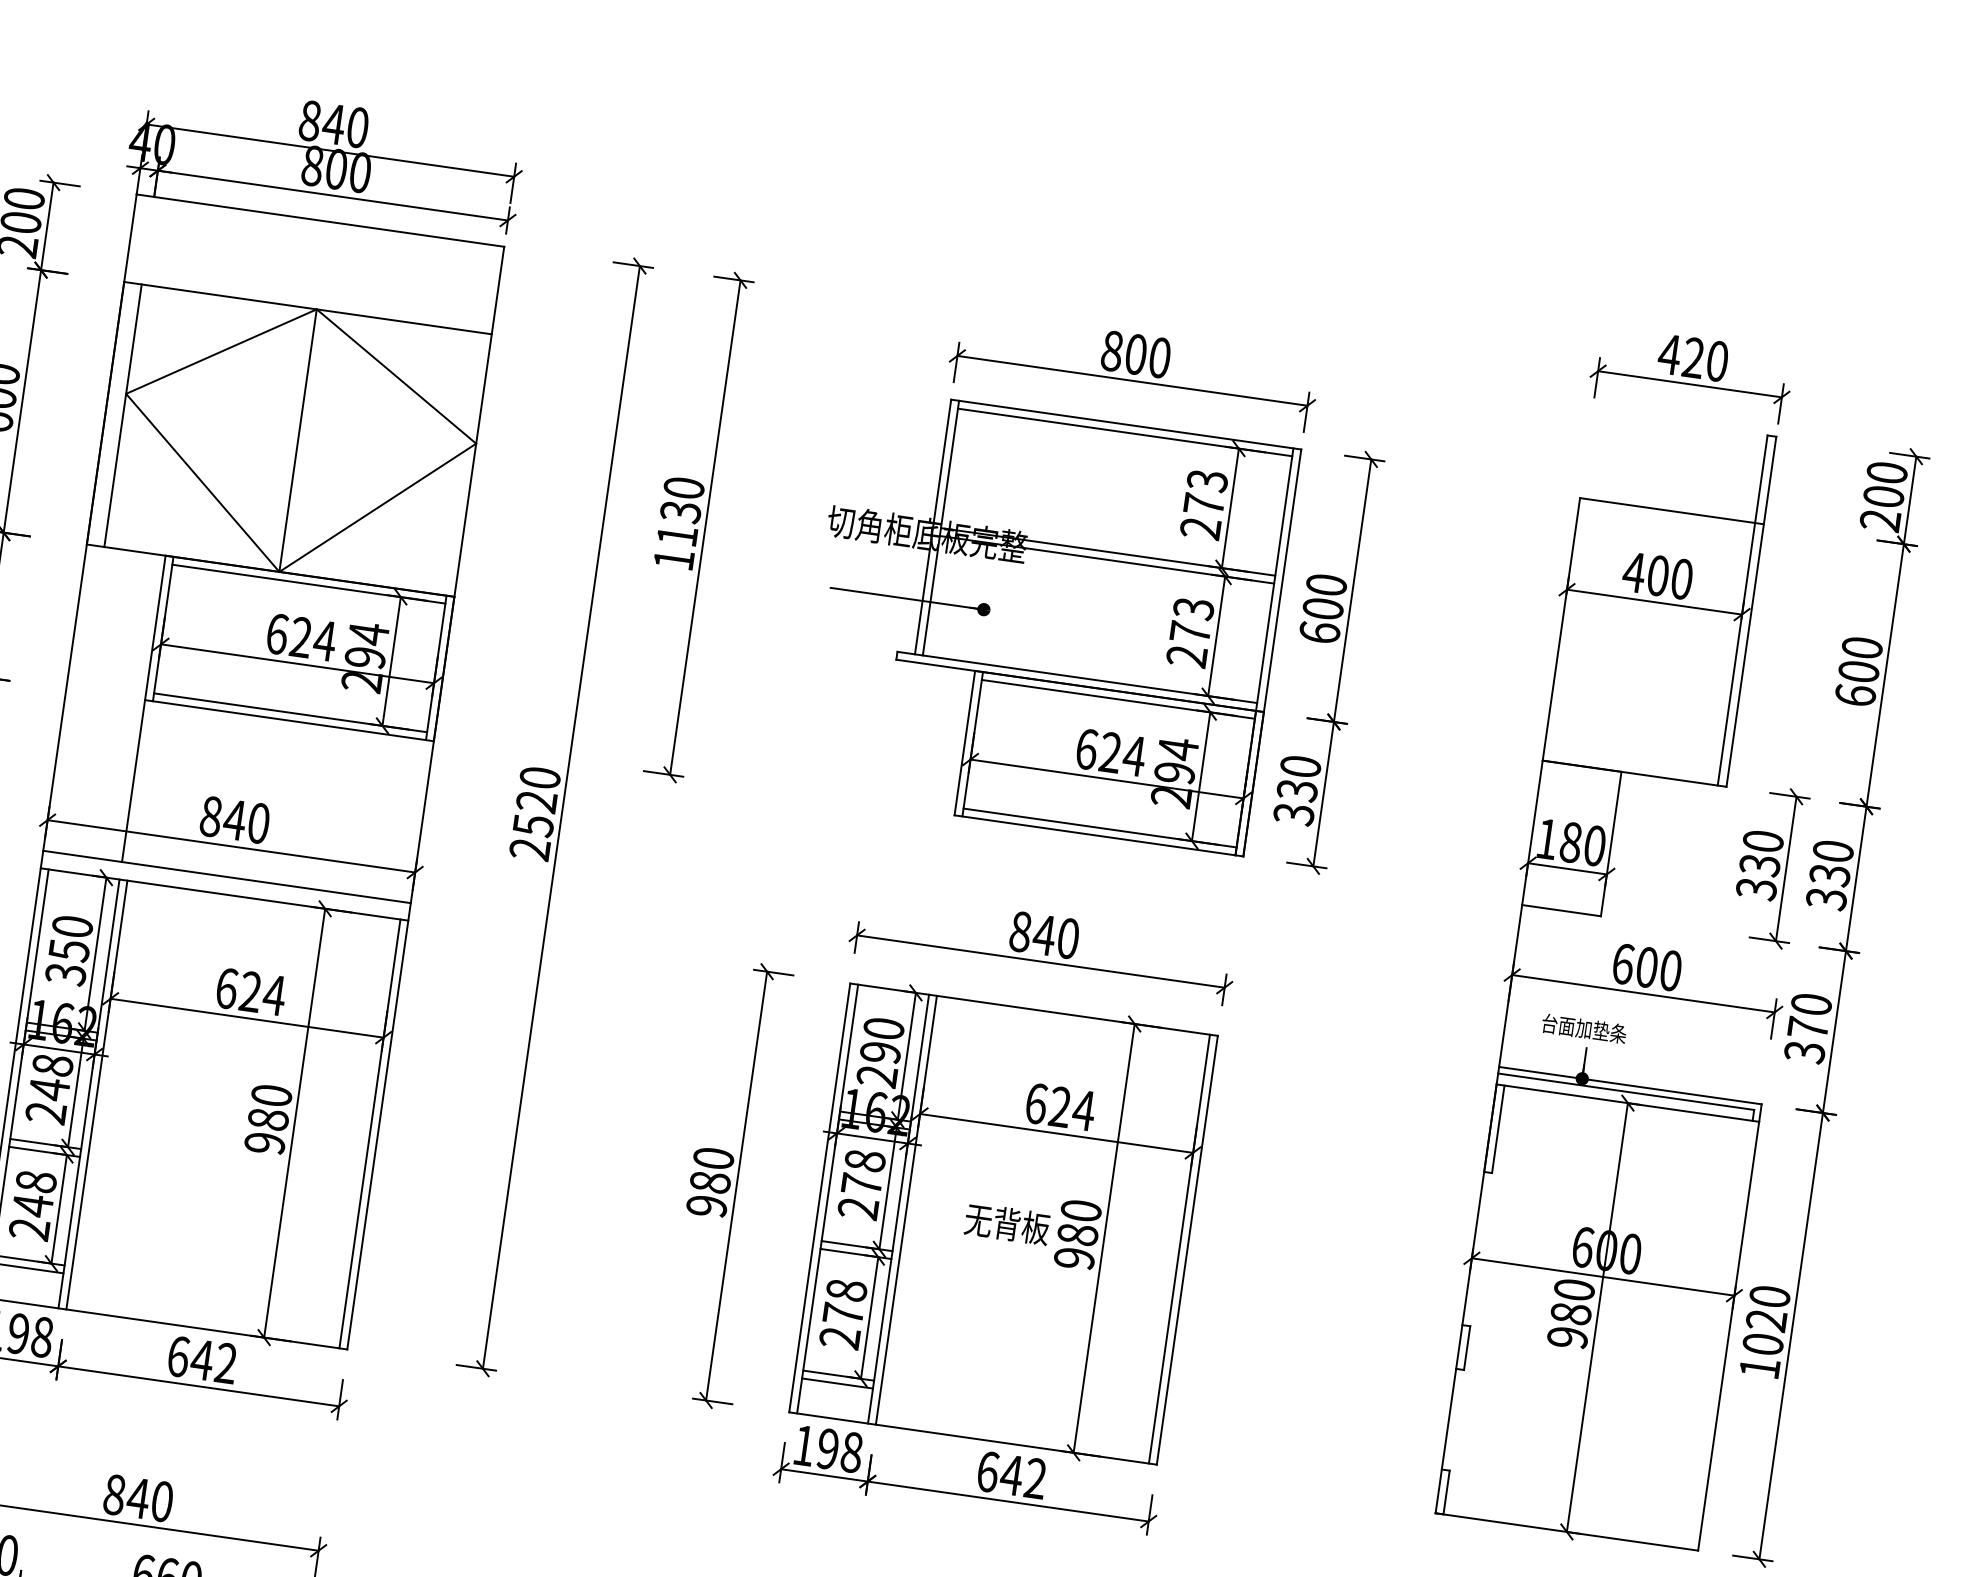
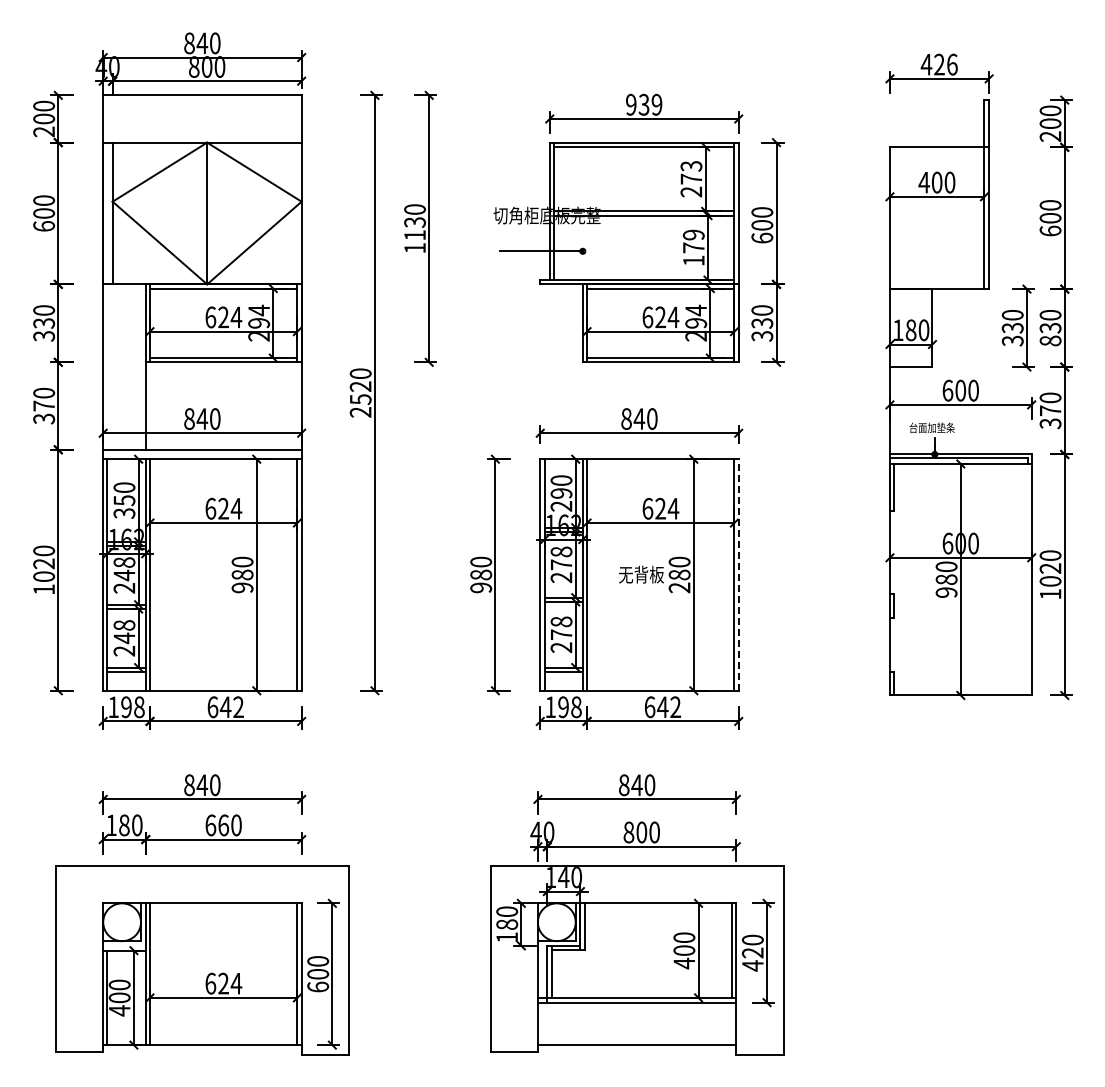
text: (1136, 354) -> (644, 104), 800 -> 939
text: (1717, 361) -> (952, 64), 420 -> 426
text: (1189, 631) -> (693, 247), 273 -> 179
text: (1826, 898) -> (1050, 340), 330 -> 830
line: (1187, 1249) -> (738, 574), solid -> dashed
text: (1074, 1257) -> (679, 587), 980 -> 280

